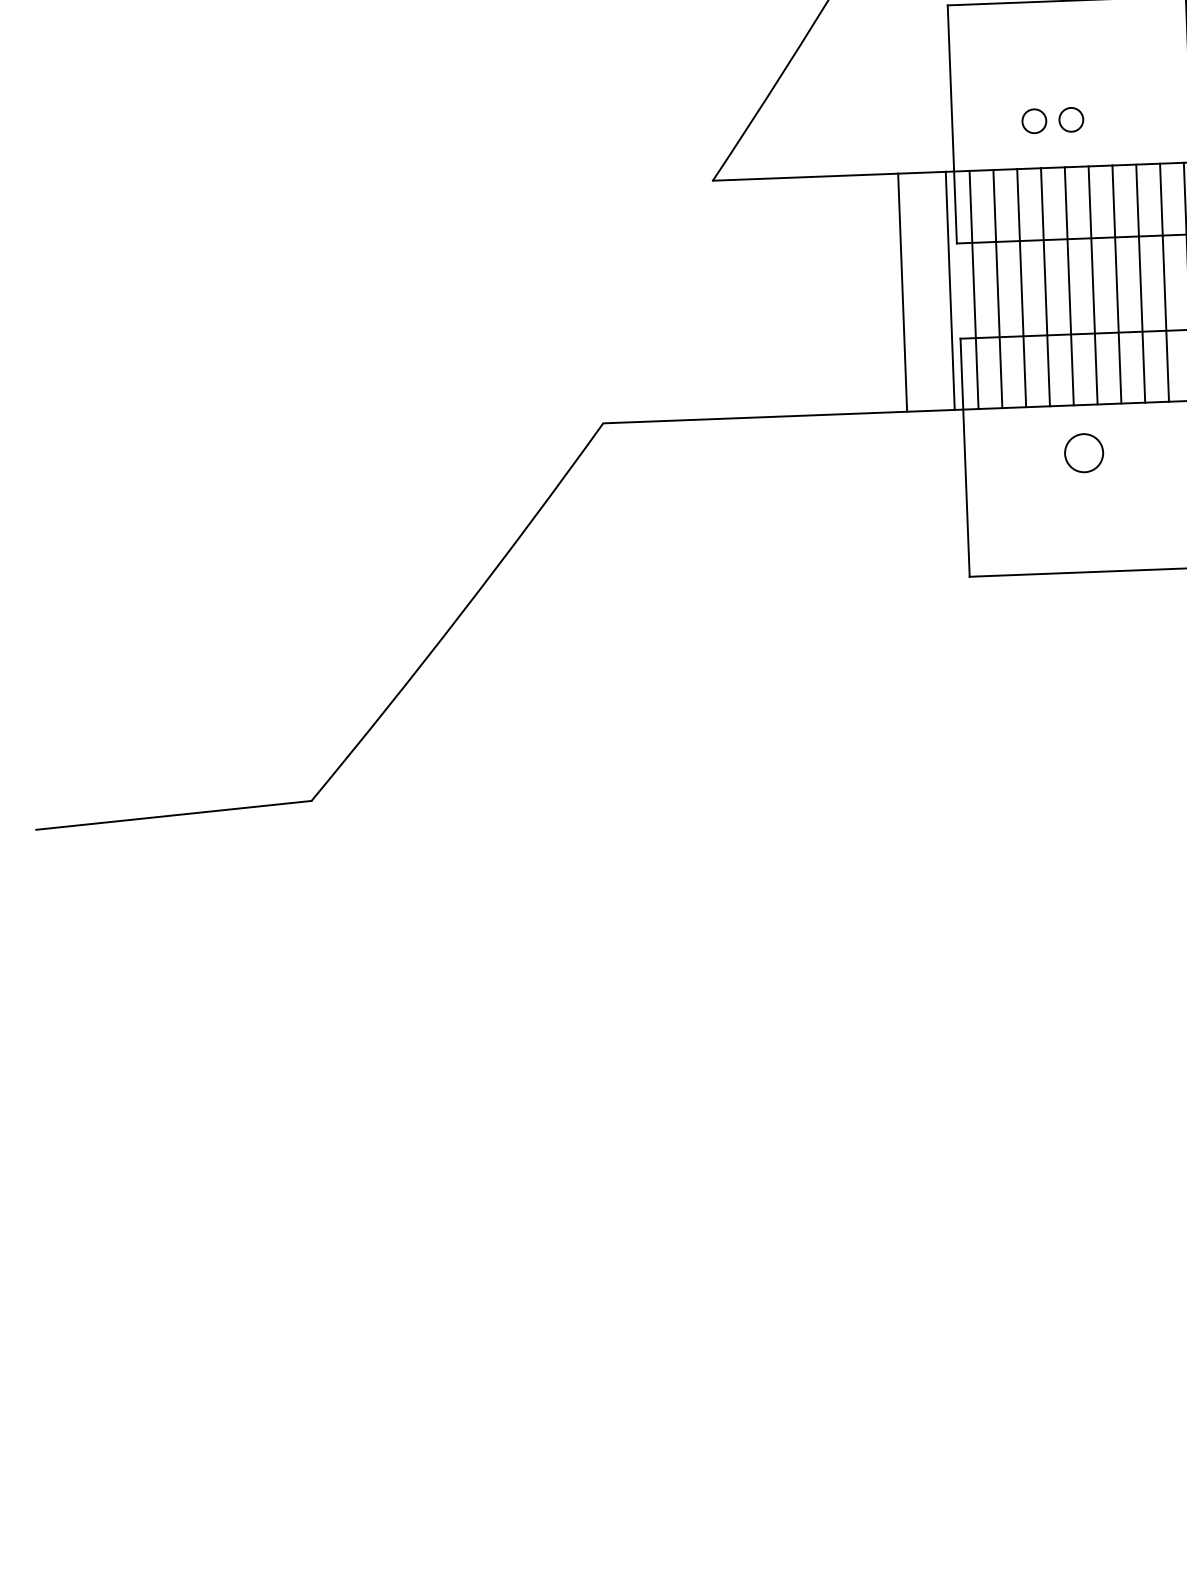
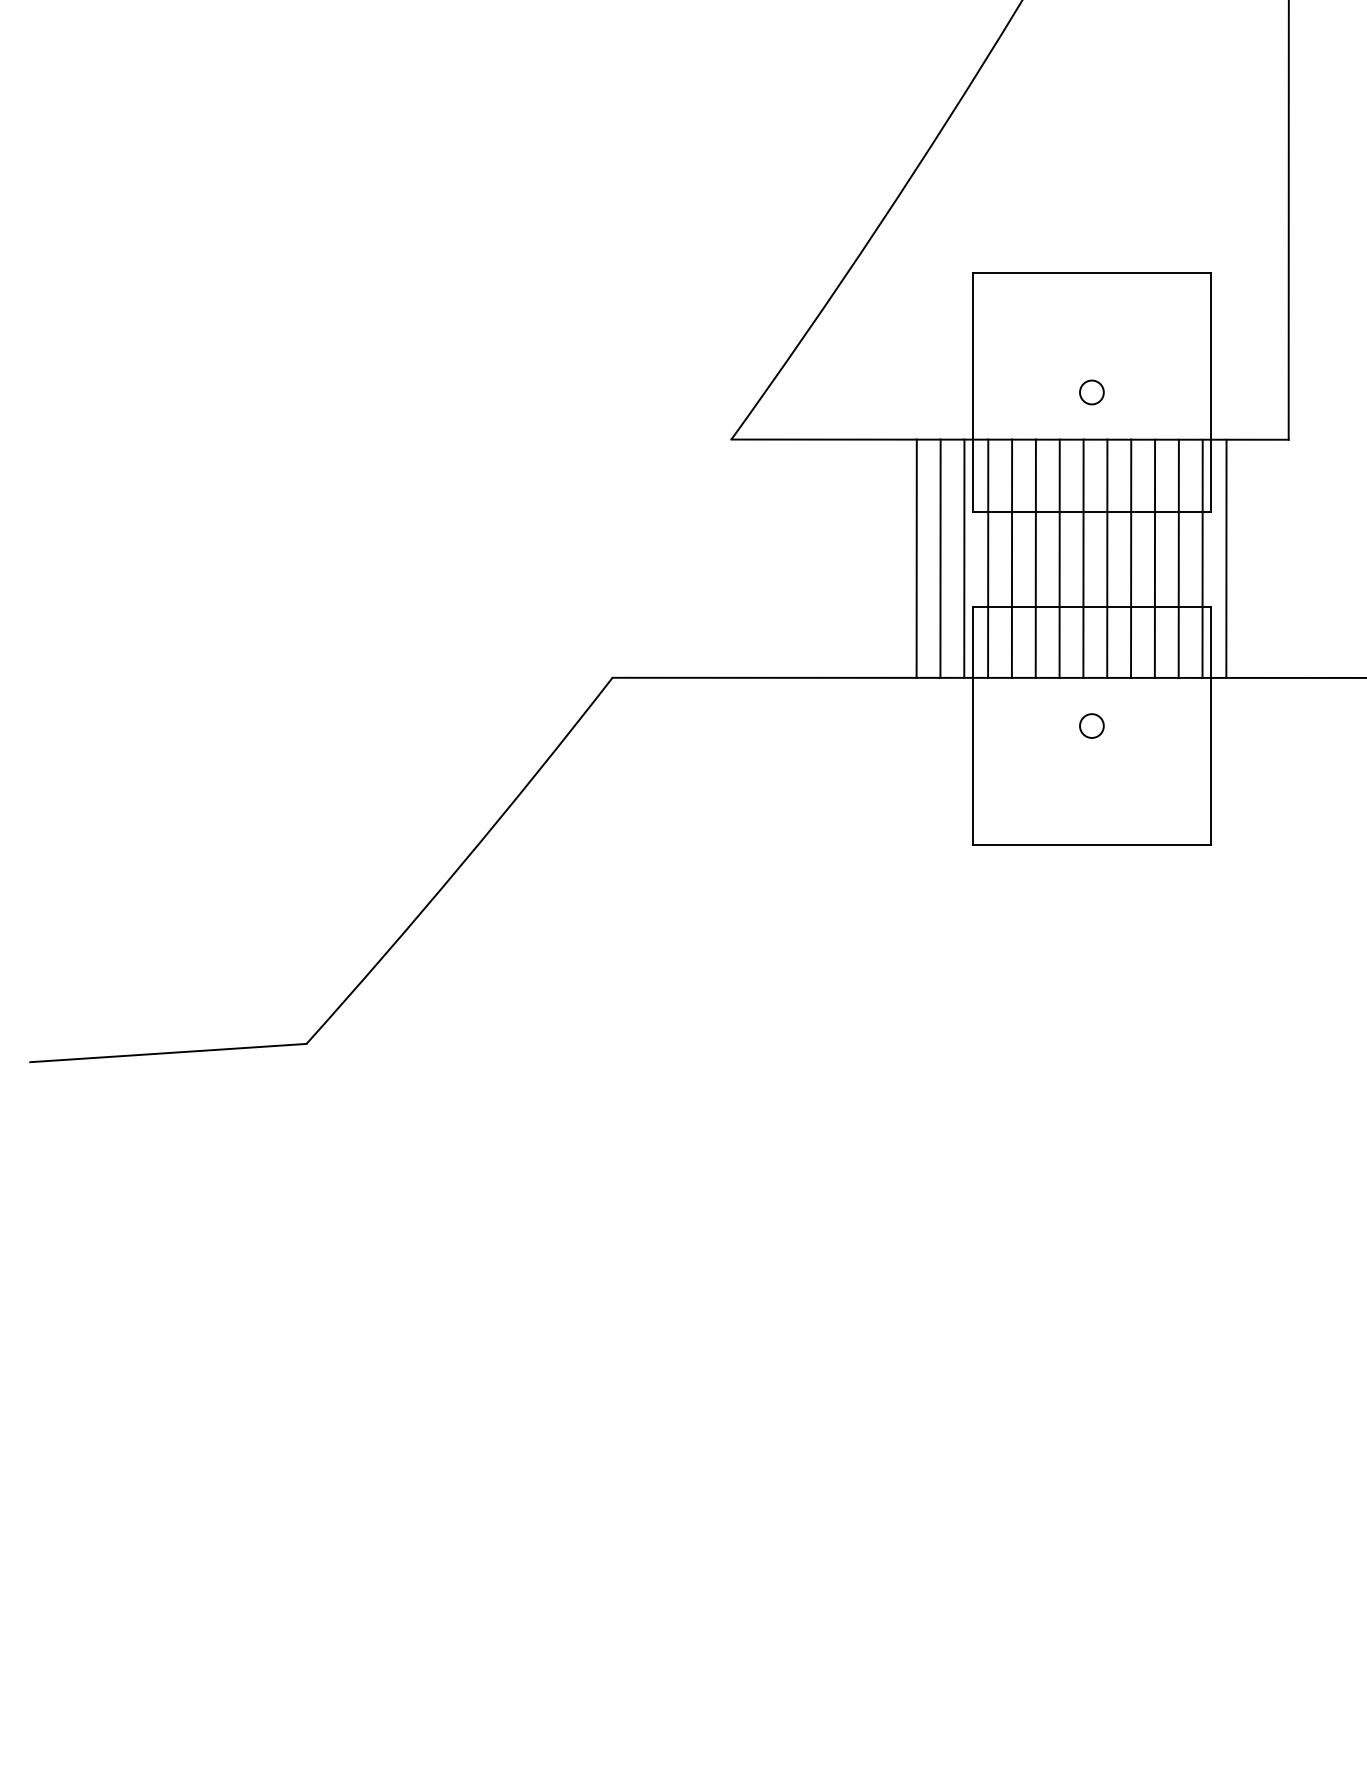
circle: (1033, 121) -> (1054, 392), removed
line: (926, 291) -> (940, 558), added
circle: (1083, 452) -> (1091, 725), size x0.62

